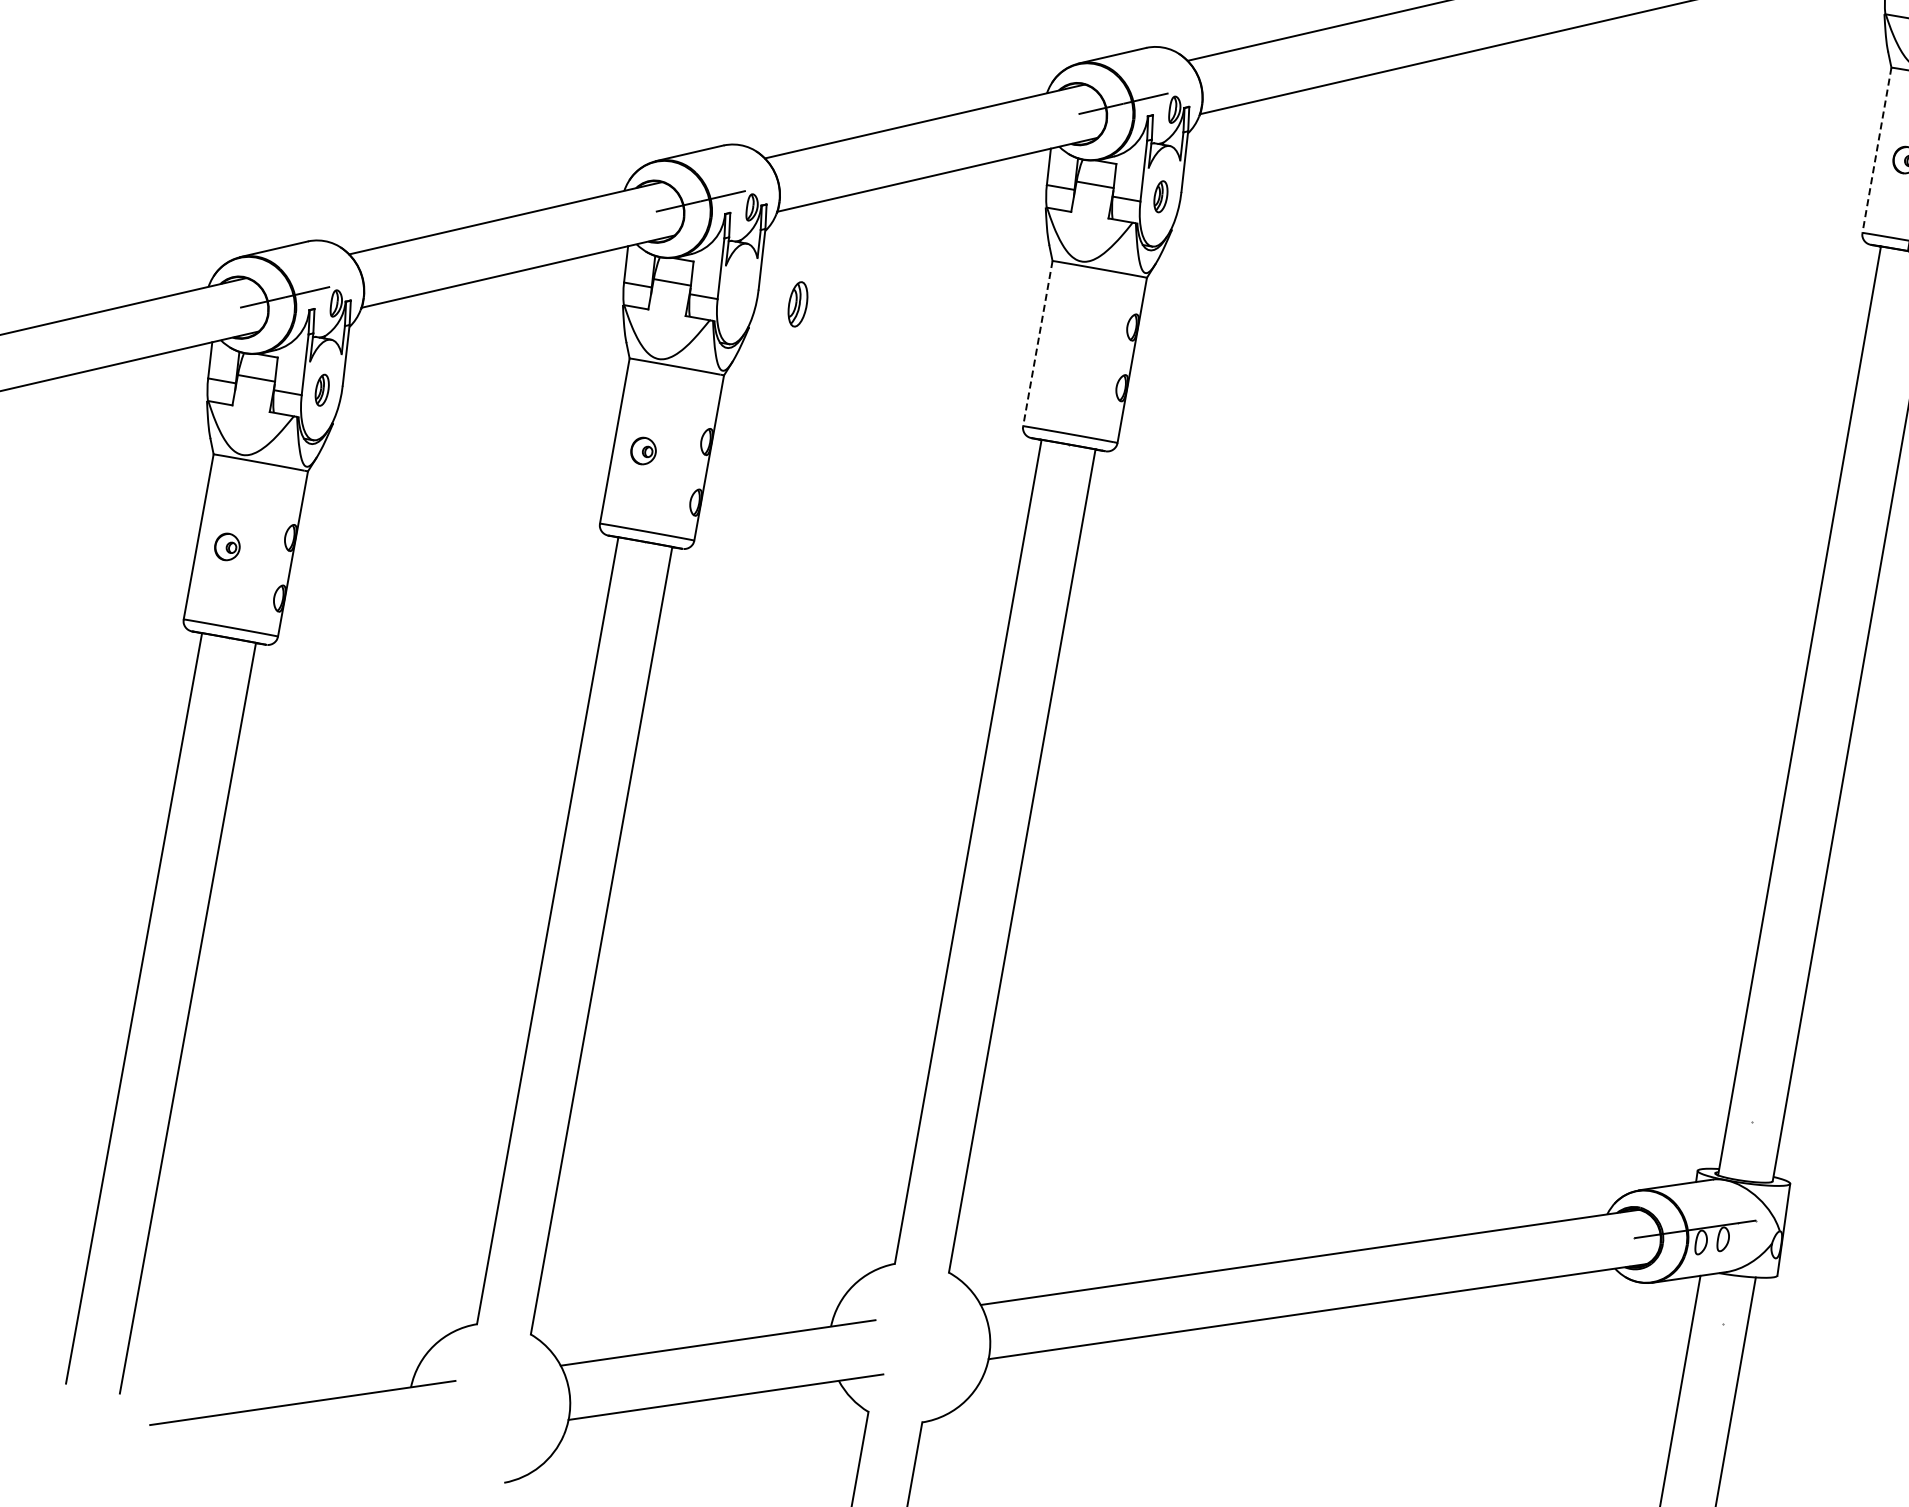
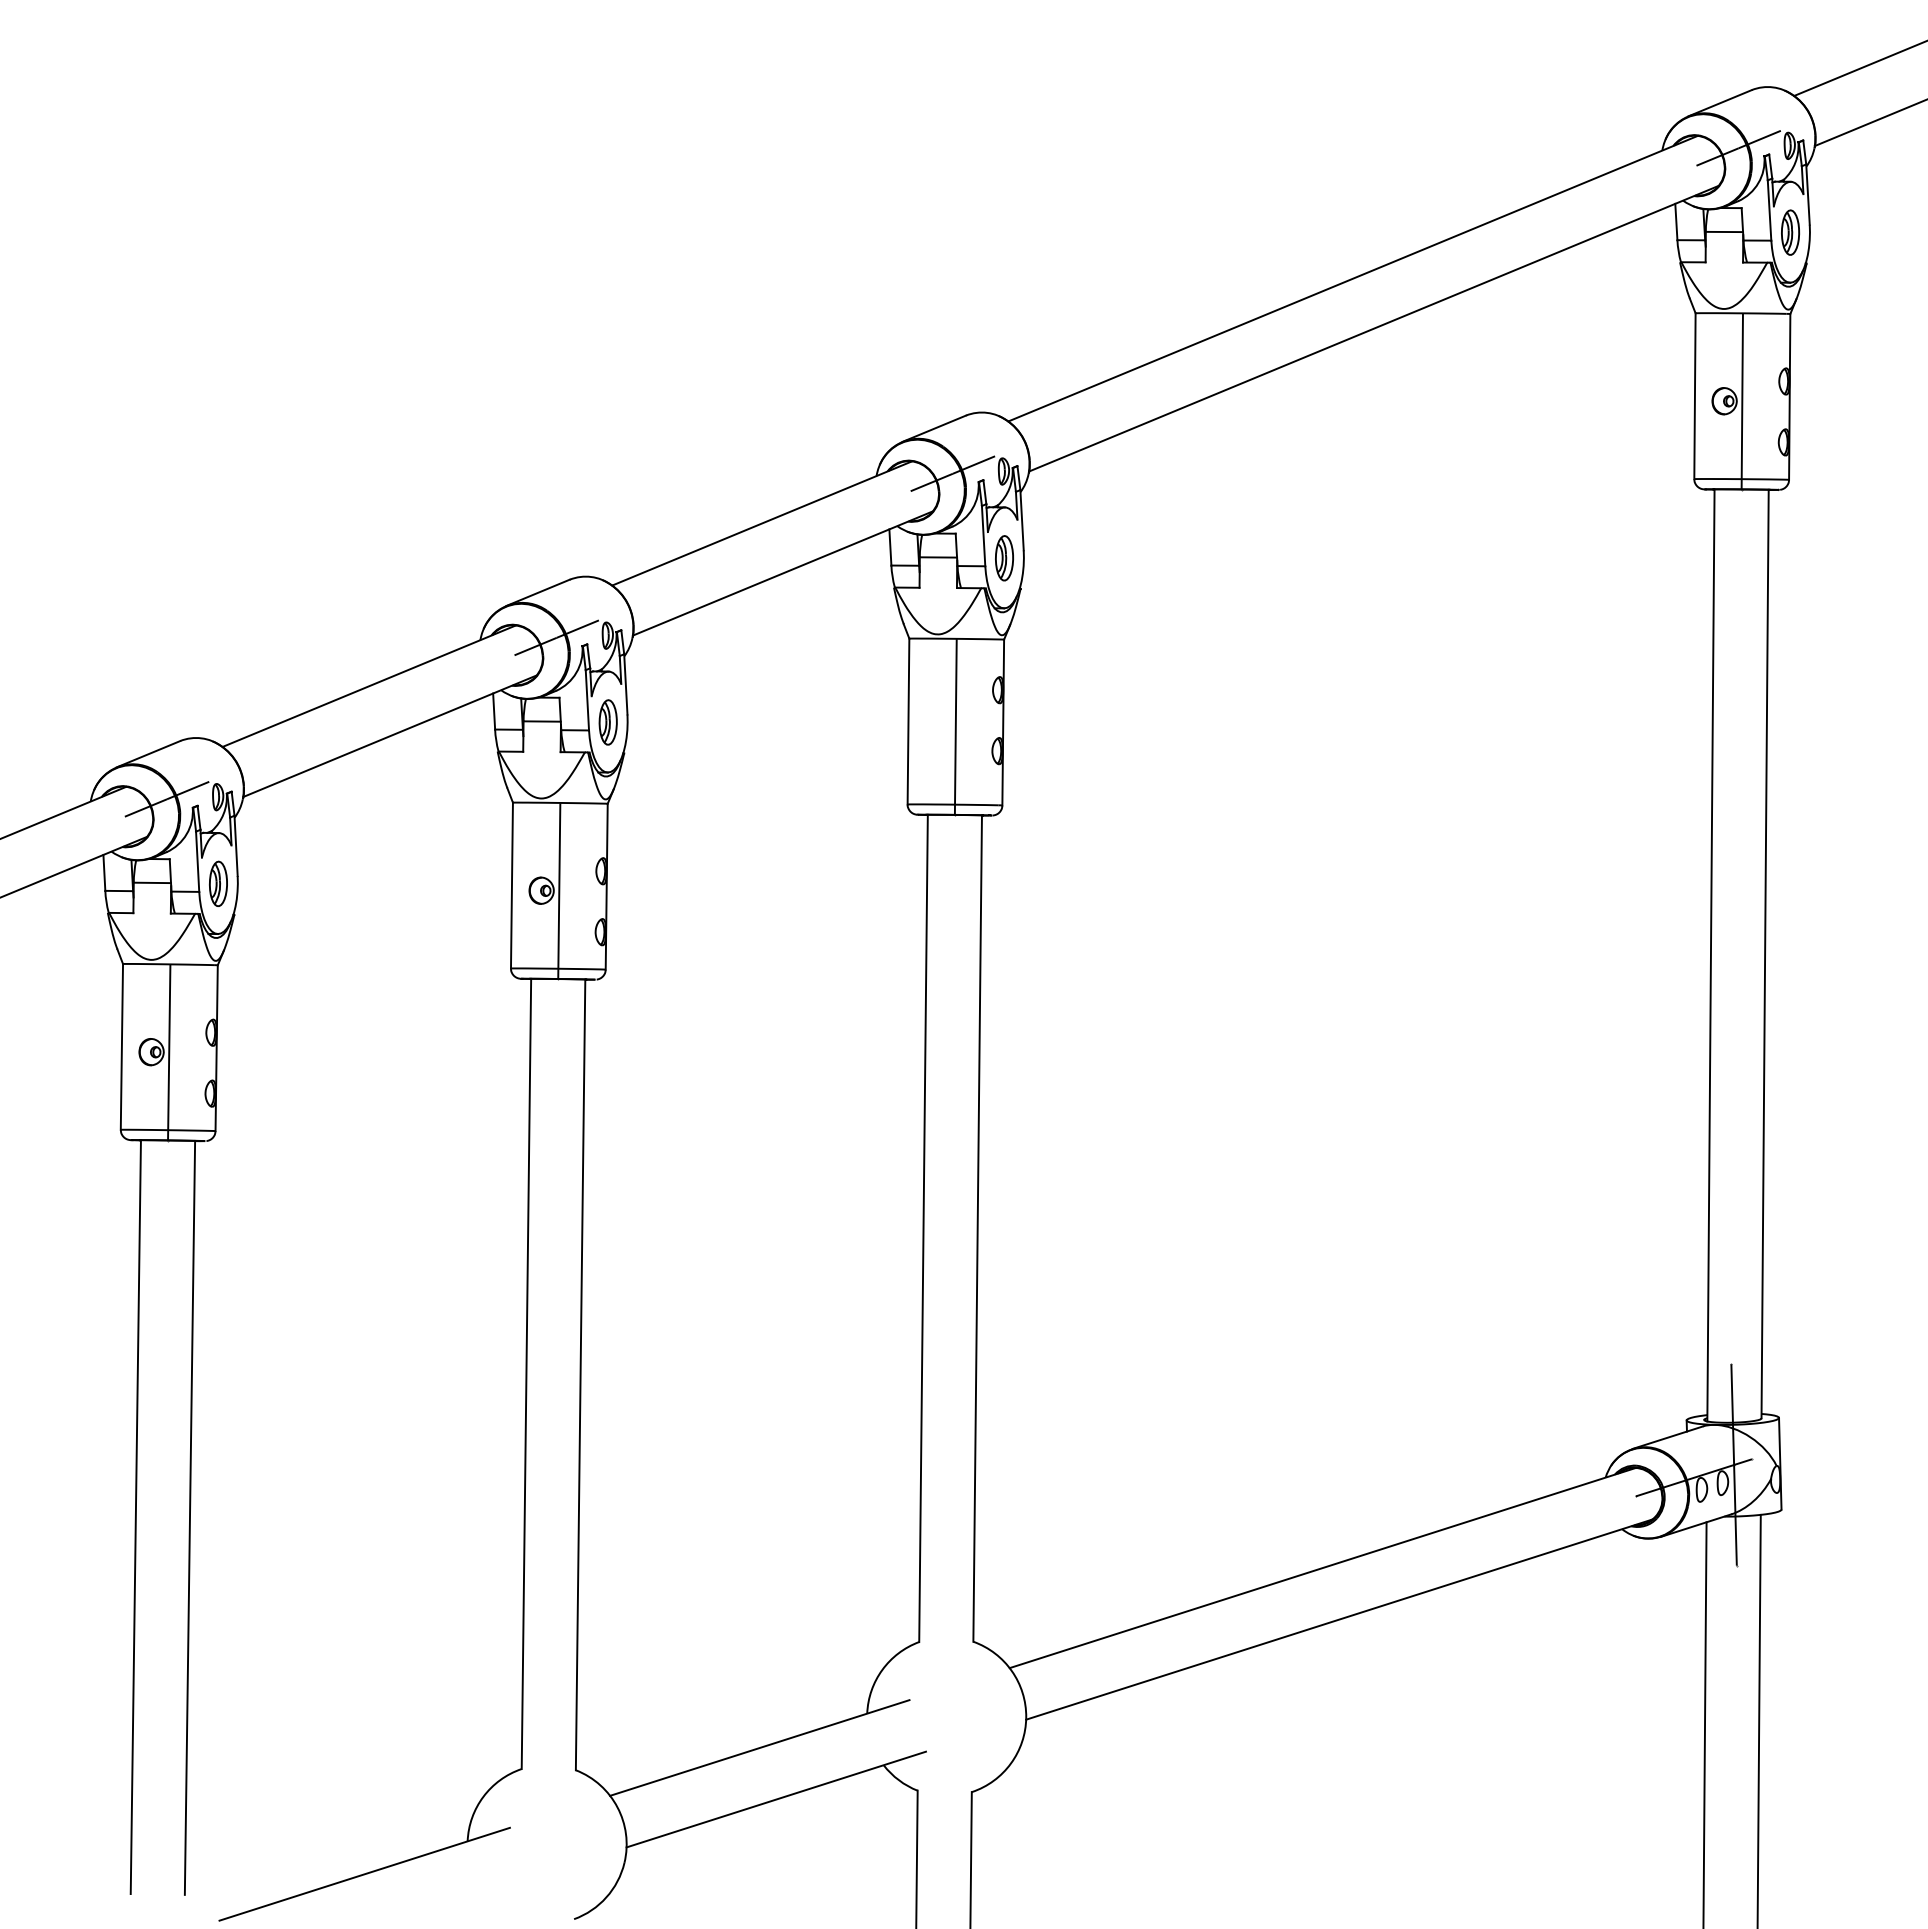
line: (1876, 150) -> (1694, 396), dashed -> solid
part: (1160, 196) -> (1004, 558), size x1.43
part: (797, 304) -> (607, 722), moved
line: (1037, 343) -> (908, 721), dashed -> solid
line: (1083, 357) -> (955, 727), added
part: (322, 389) -> (218, 883), size x1.43
line: (661, 454) -> (559, 891), added
line: (245, 550) -> (169, 1052), added
line: (1737, 1222) -> (1733, 1464), added

